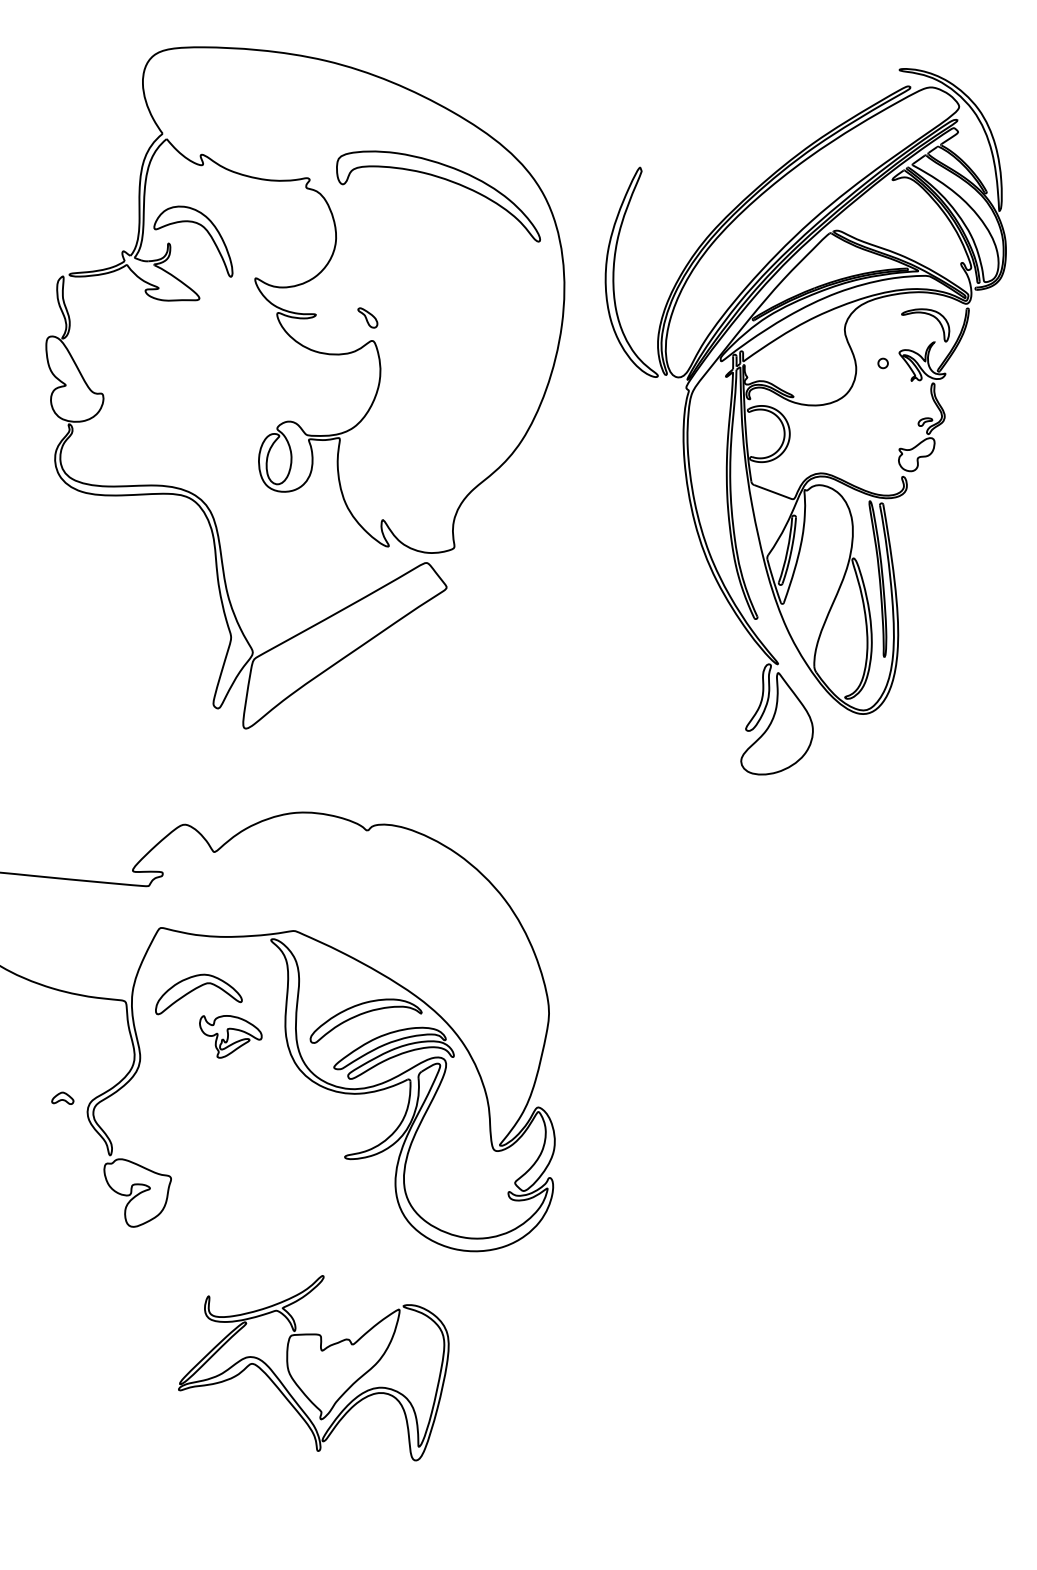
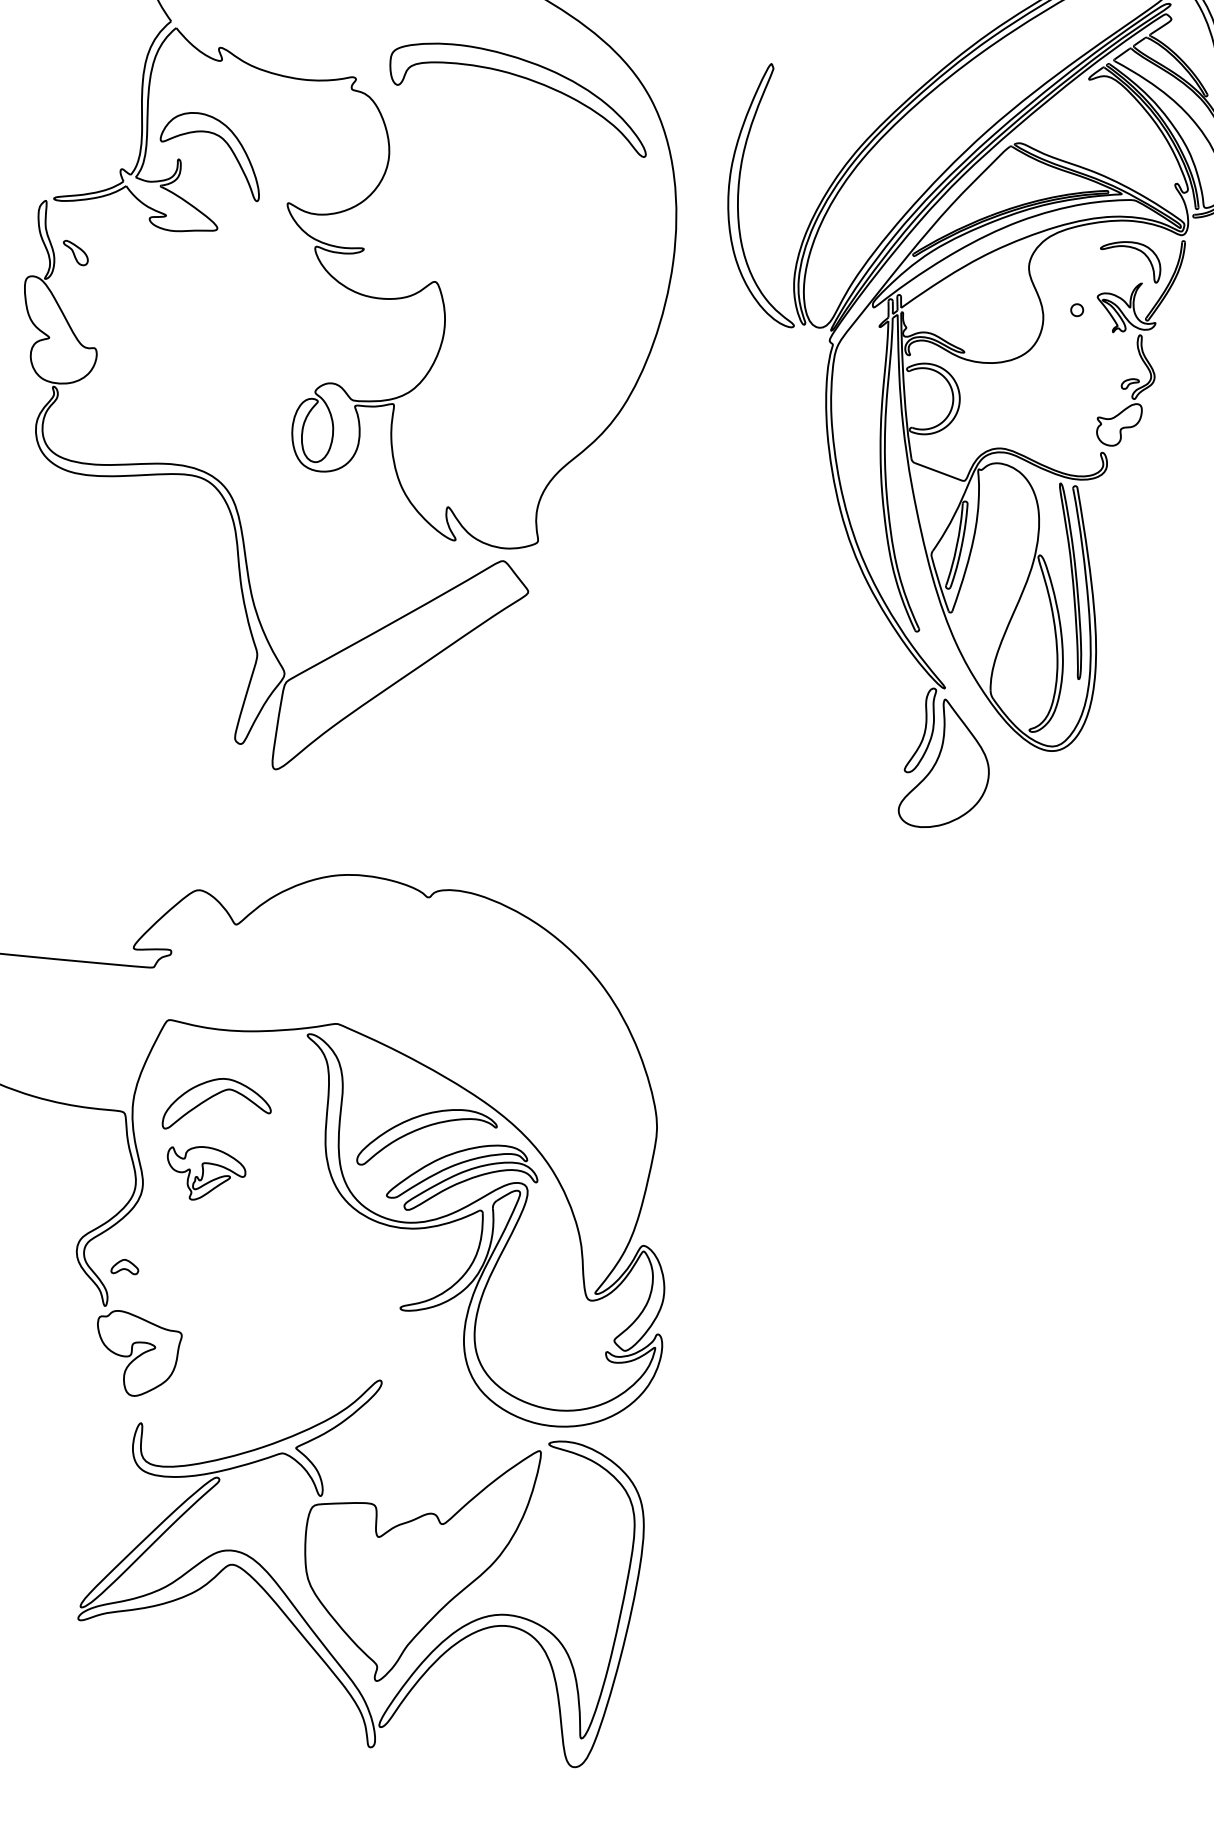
part: (367, 317) -> (75, 252), moved
part: (230, 1036) -> (206, 1172), moved
part: (62, 1097) -> (124, 1265), moved
part: (313, 1367) -> (360, 1572), size x1.67

